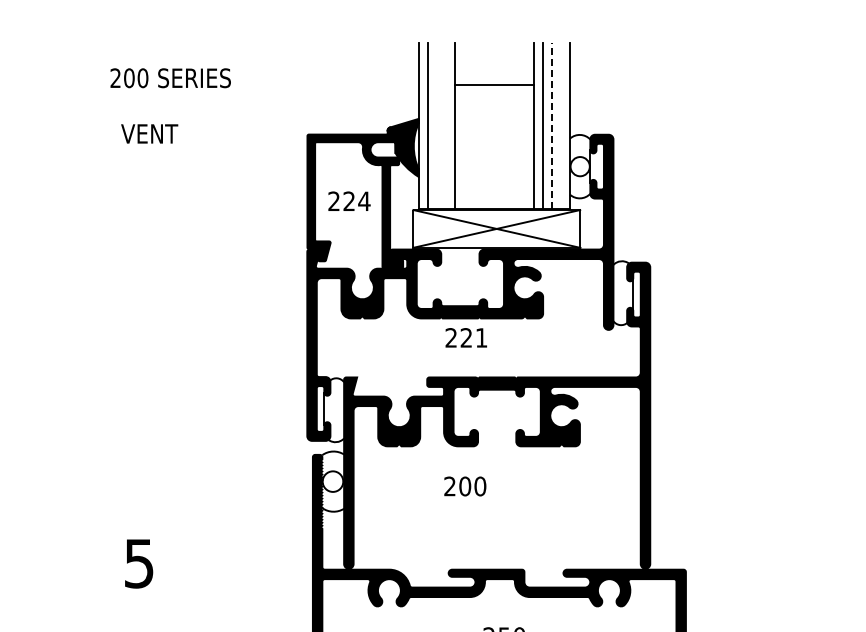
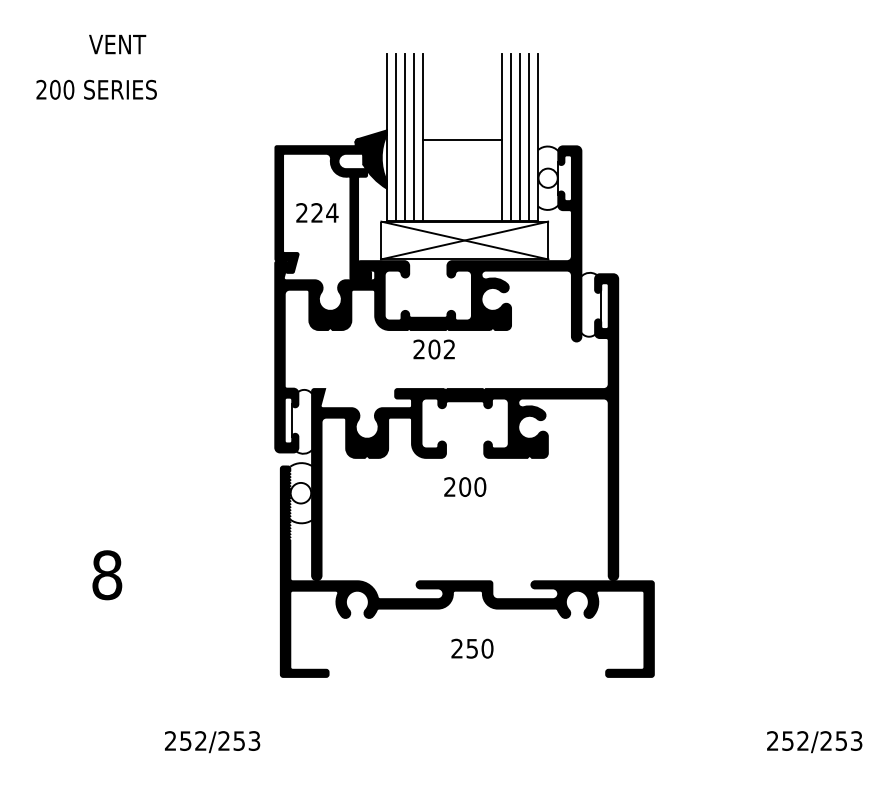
text: (170, 77) -> (96, 89), moved
line: (494, 84) -> (462, 140), moved
line: (436, 125) -> (404, 137), added
line: (445, 125) -> (413, 137), added
line: (552, 125) -> (520, 137), dashed -> solid
line: (561, 125) -> (529, 137), added
text: (149, 133) -> (117, 44), moved
text: (473, 337) -> (441, 349), 221 -> 202
text: (465, 485) -> (465, 486), moved
text: (139, 563) -> (107, 575), 5 -> 8

